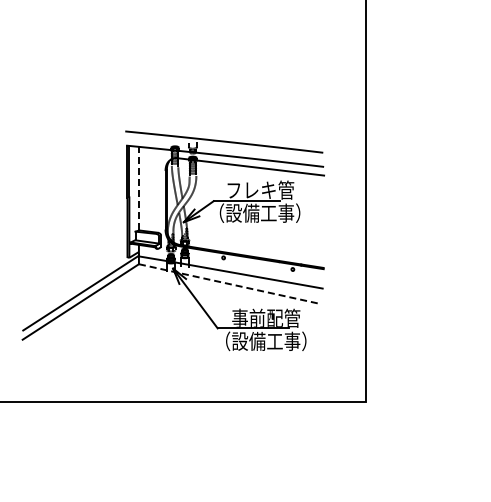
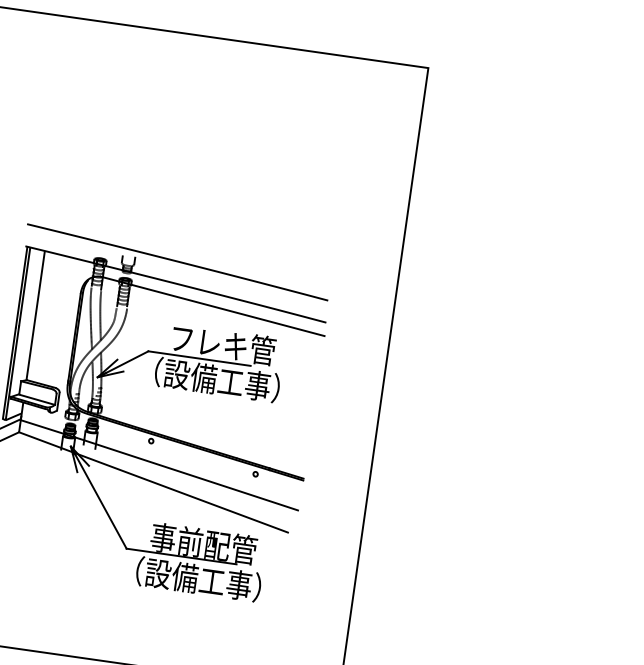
line: (138, 188) -> (35, 315), dashed -> solid
line: (228, 283) -> (153, 481), dashed -> solid

